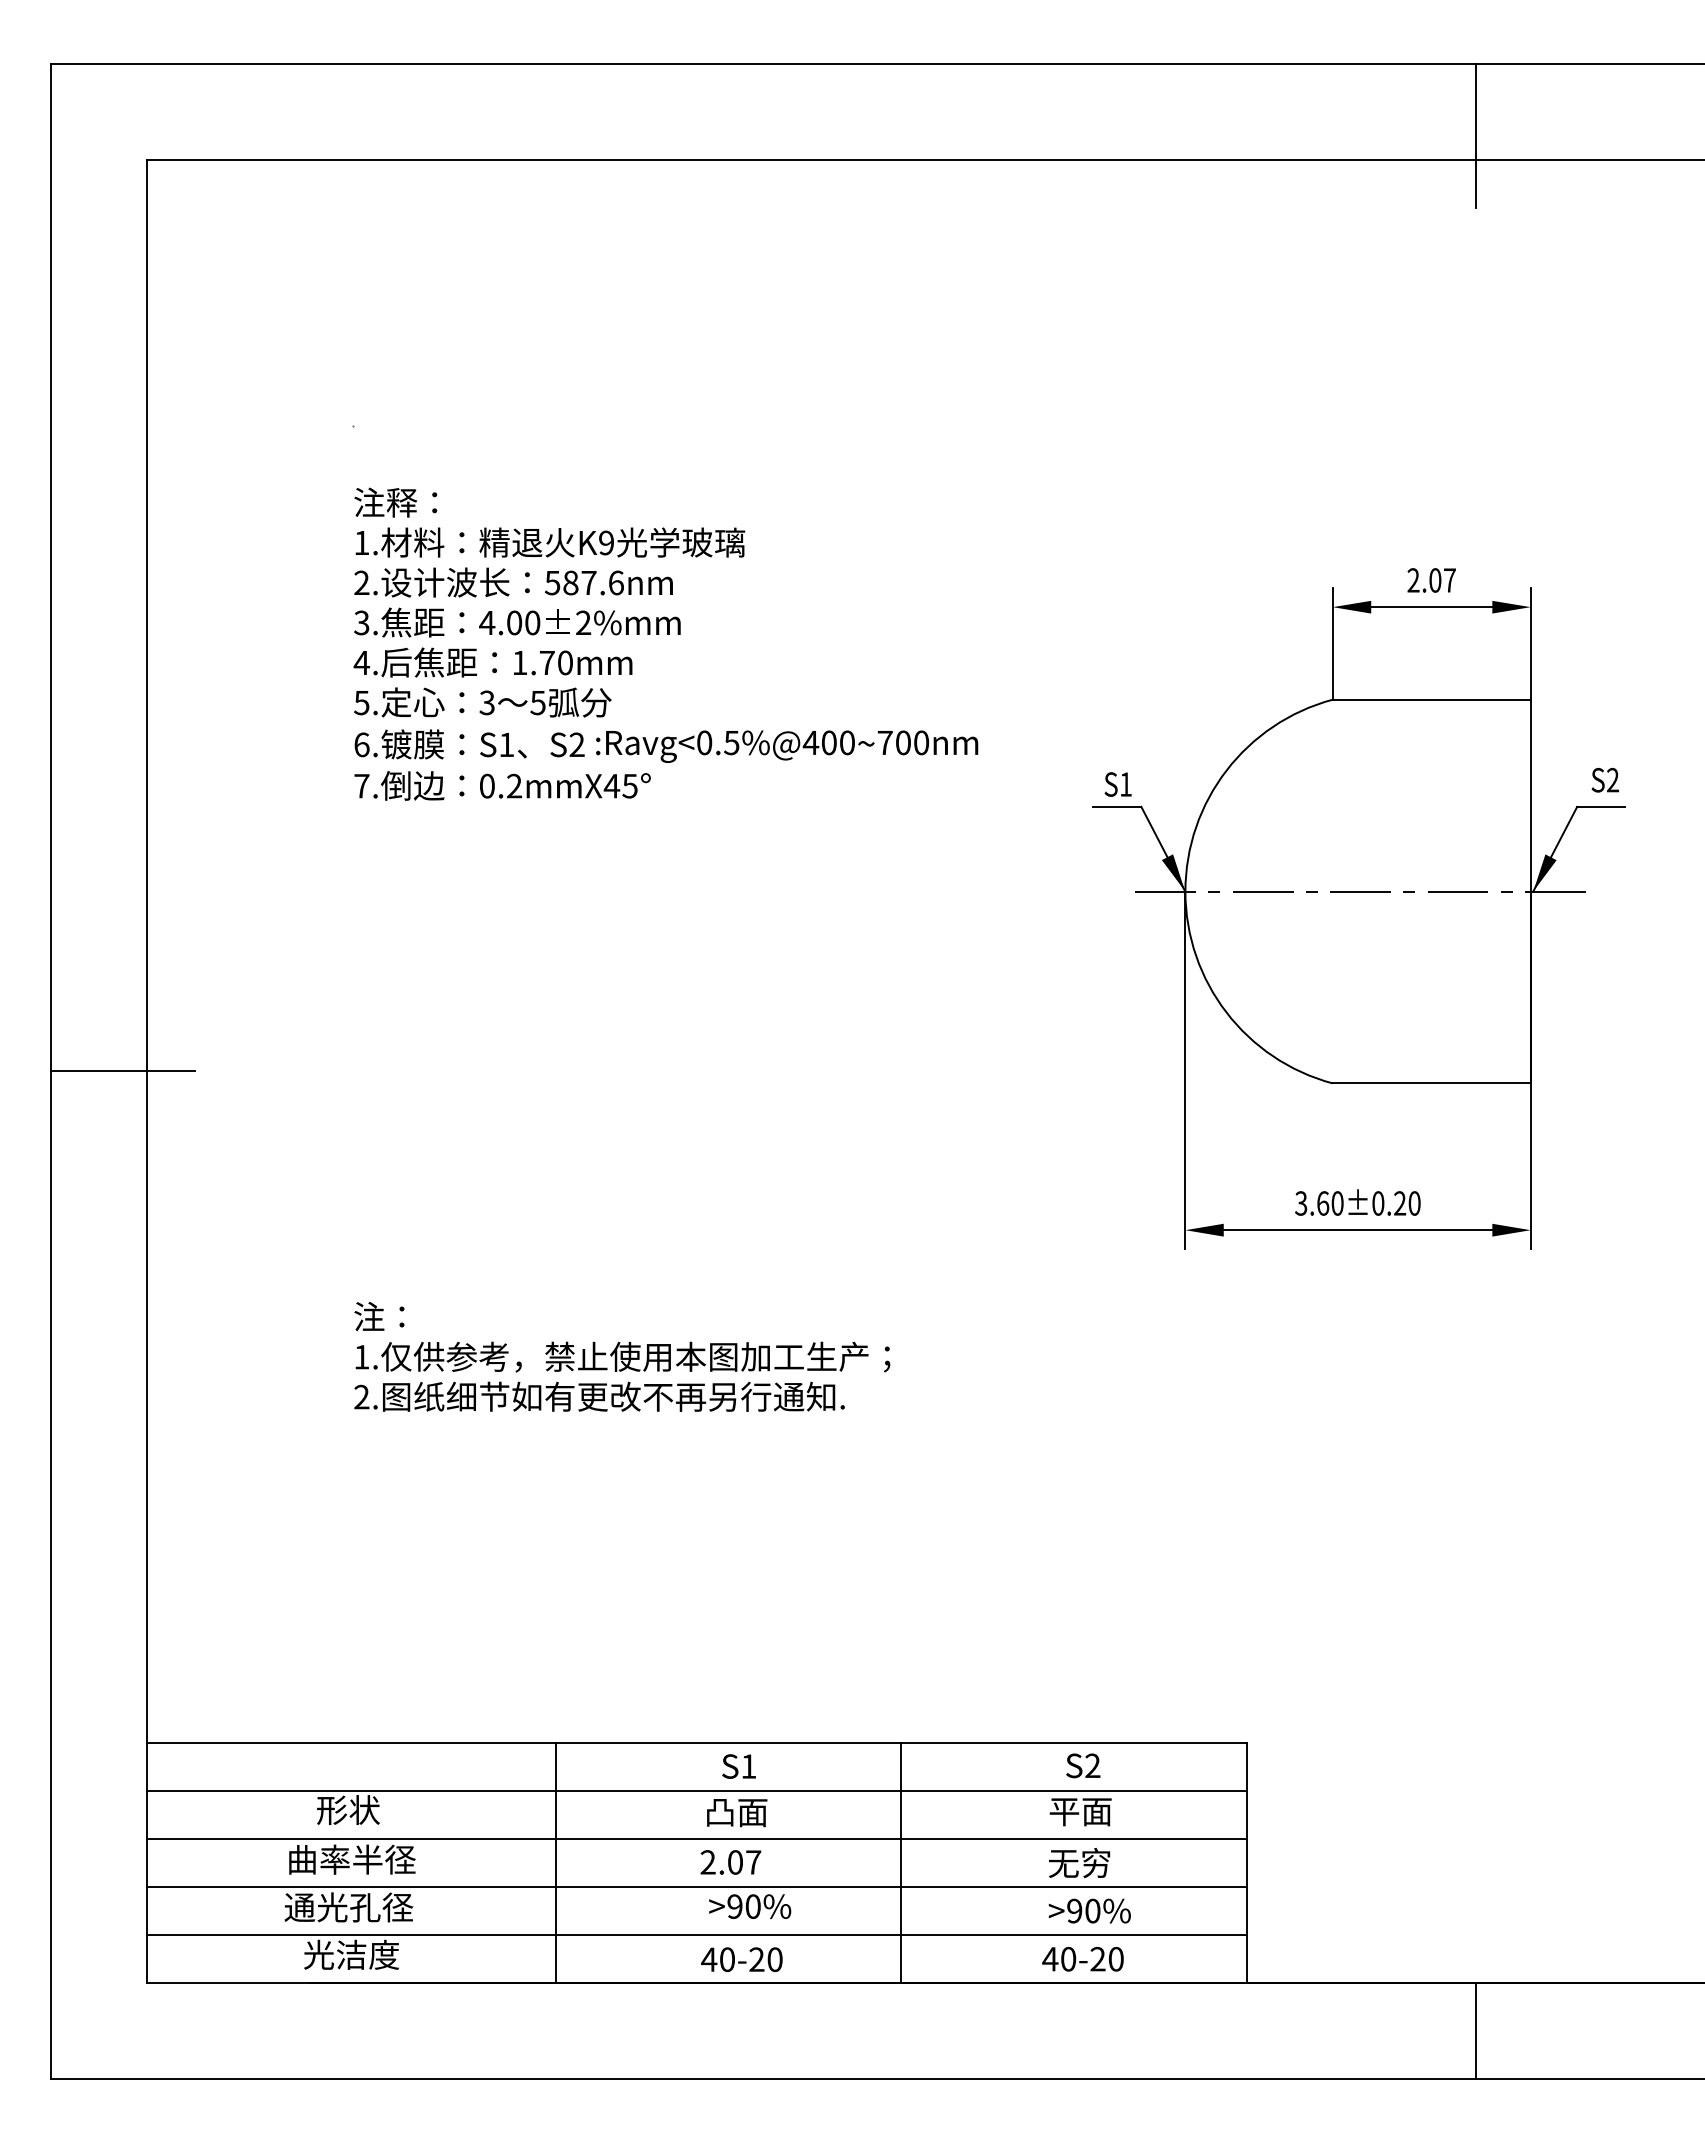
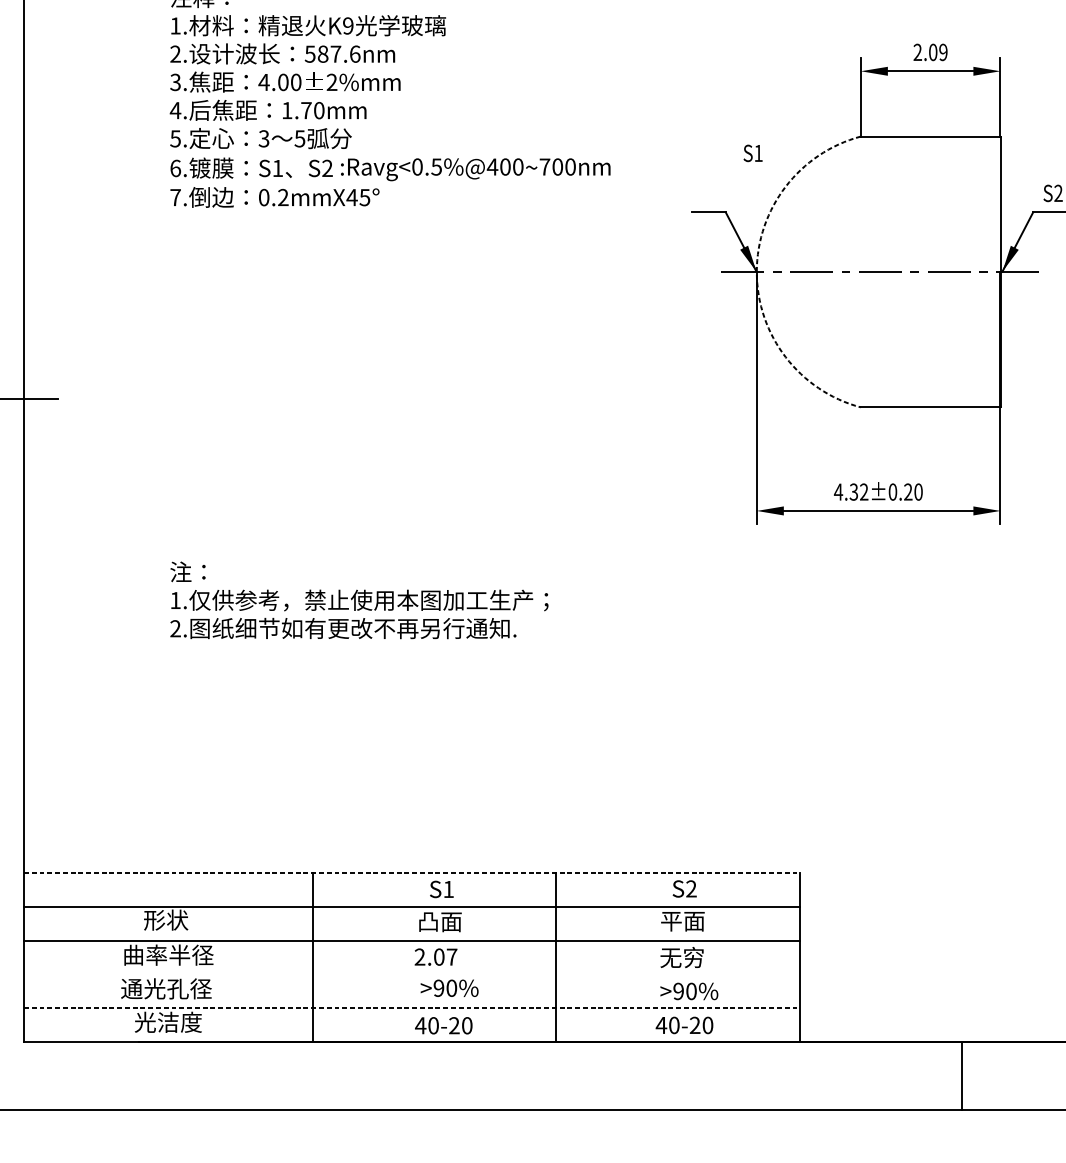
text: (1449, 580) -> (943, 52), 2.07 -> 2.09
text: (1117, 784) -> (752, 153), moved
arc: (1185, 891) -> (756, 271), solid -> dashed
text: (1318, 1203) -> (850, 492), 3.60±0.20 -> 4.32±0.20
line: (696, 1742) -> (411, 872), solid -> dashed
line: (696, 1886) -> (411, 974), removed
line: (696, 1934) -> (411, 1007), solid -> dashed

